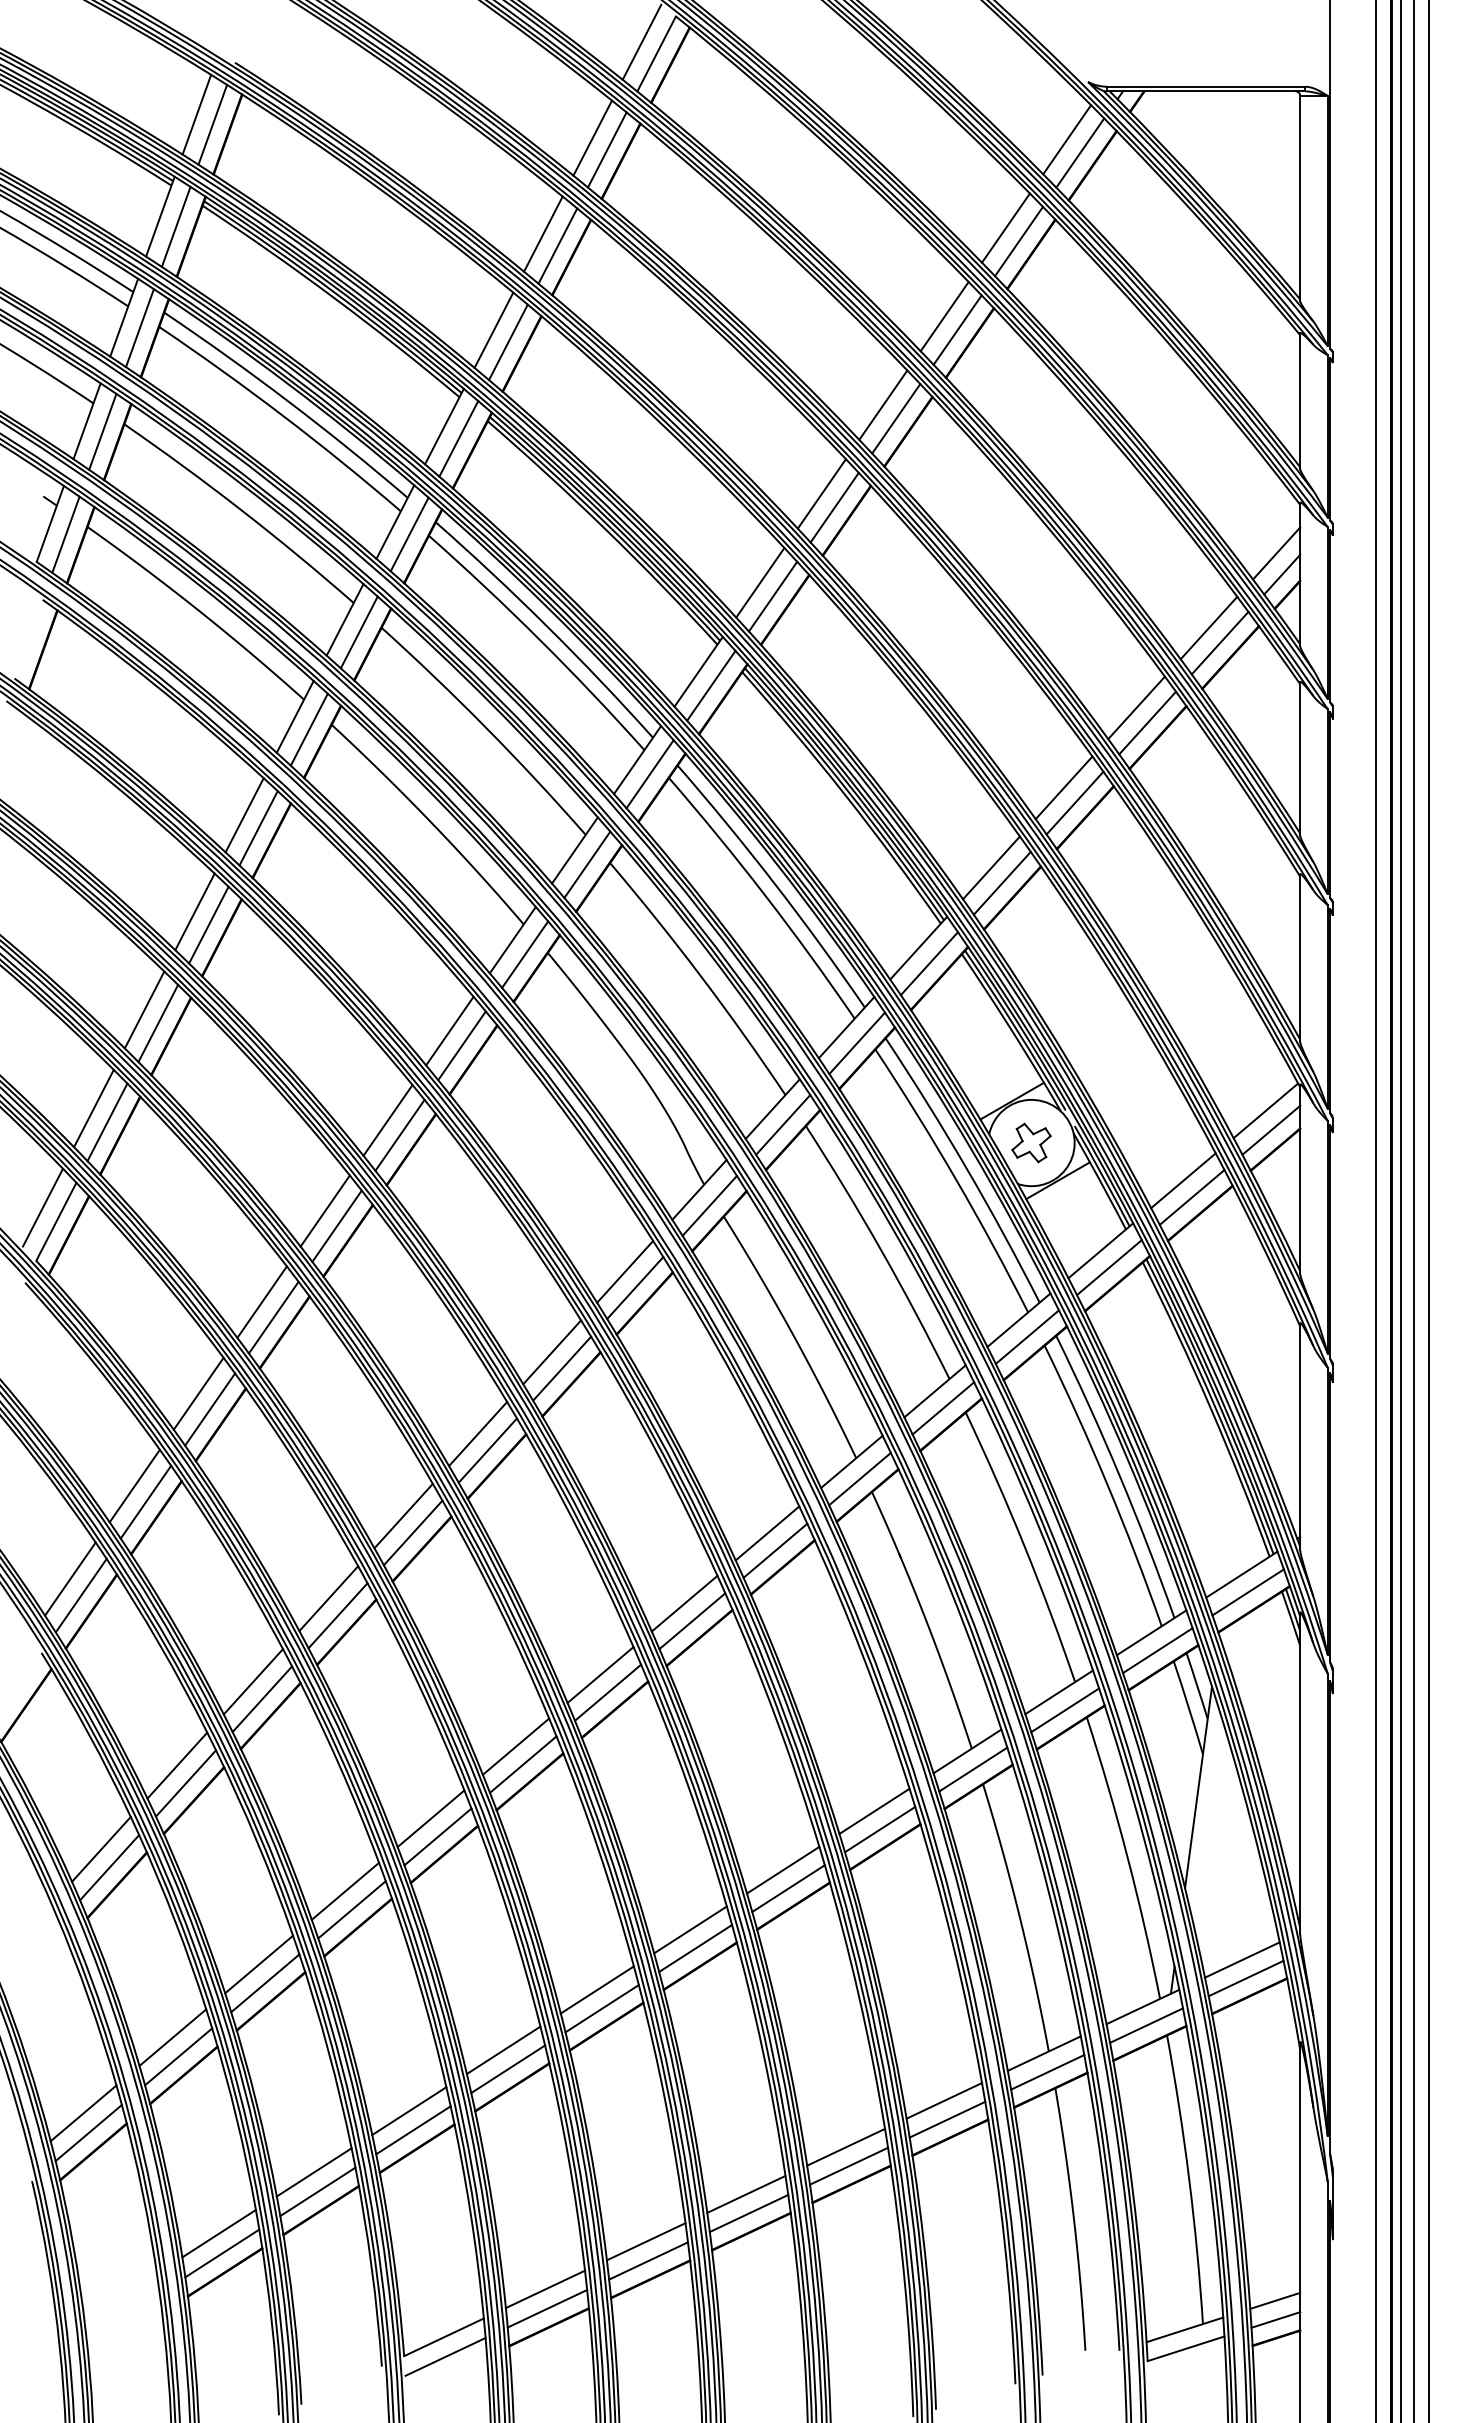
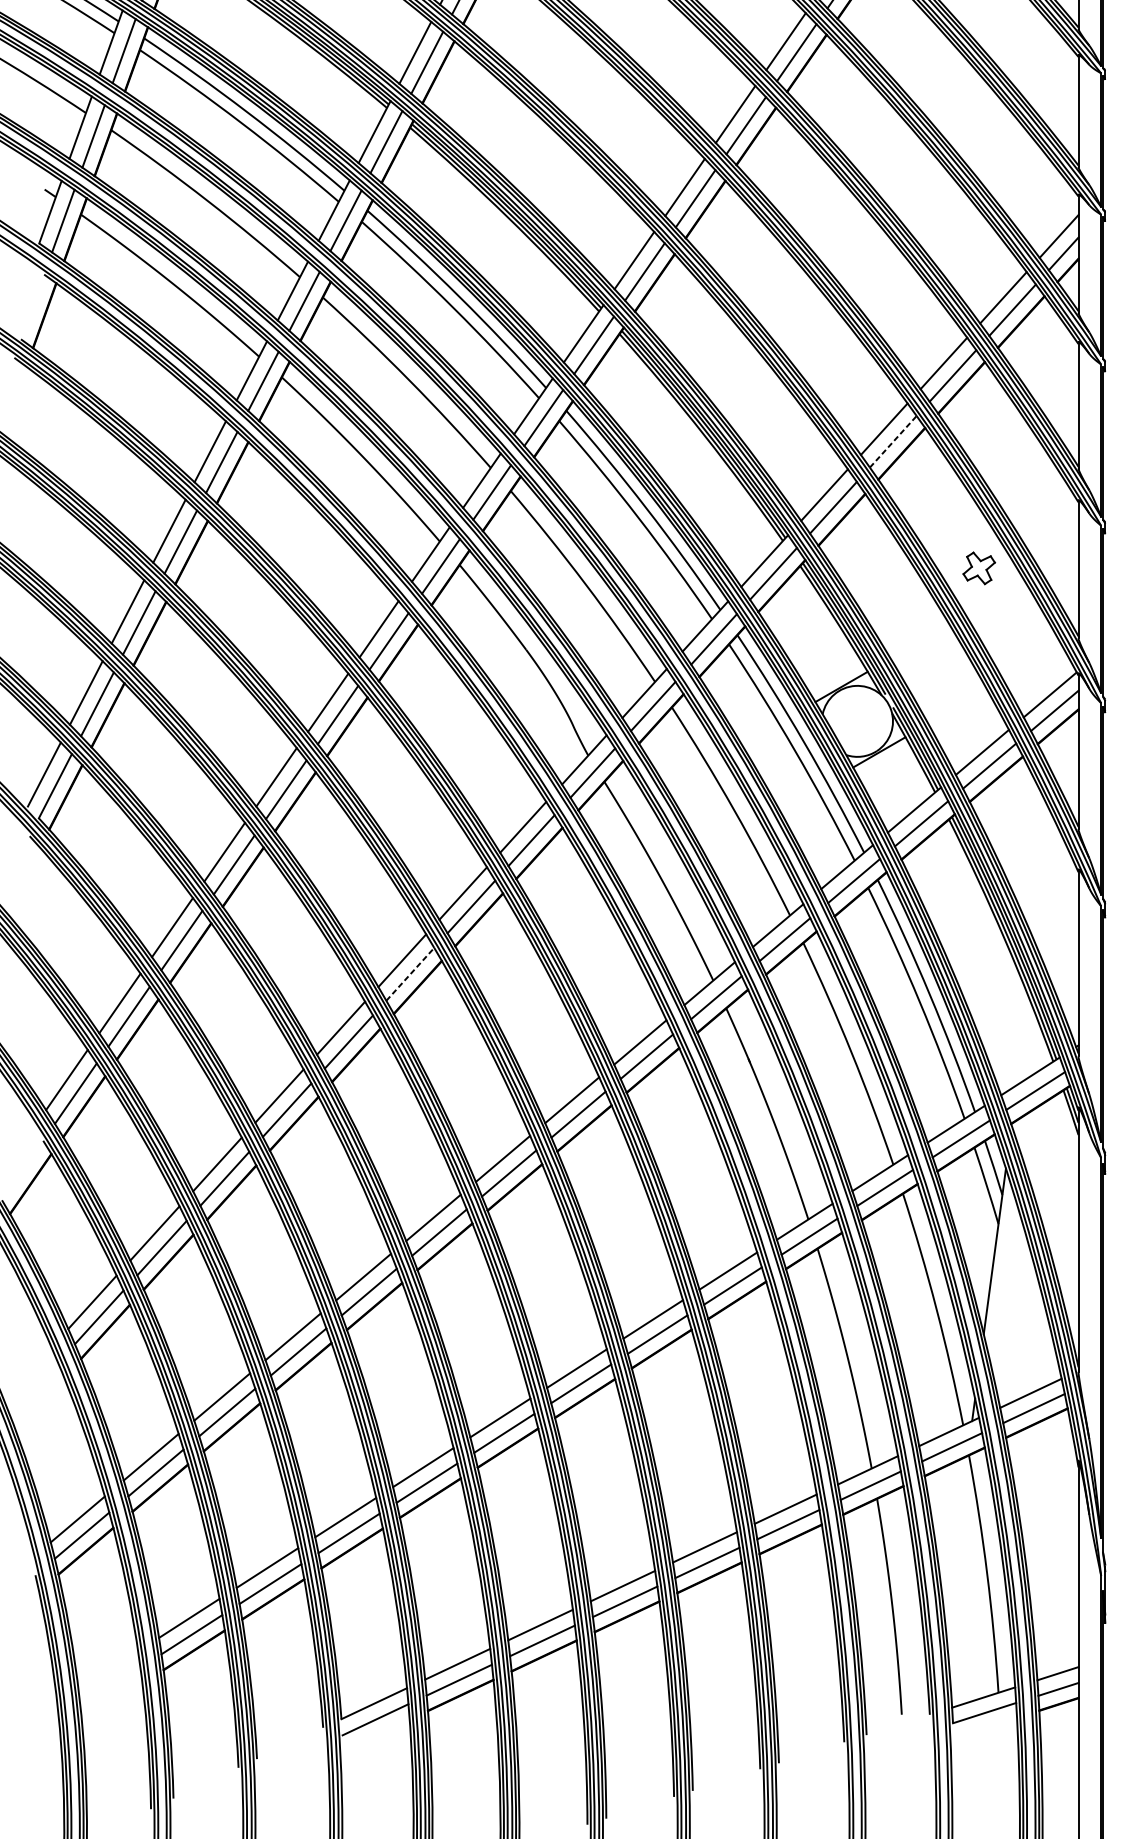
line: (1075, 802) -> (893, 441), solid -> dashed
part: (1031, 1142) -> (979, 567), moved
line: (488, 1450) -> (410, 974), solid -> dashed

